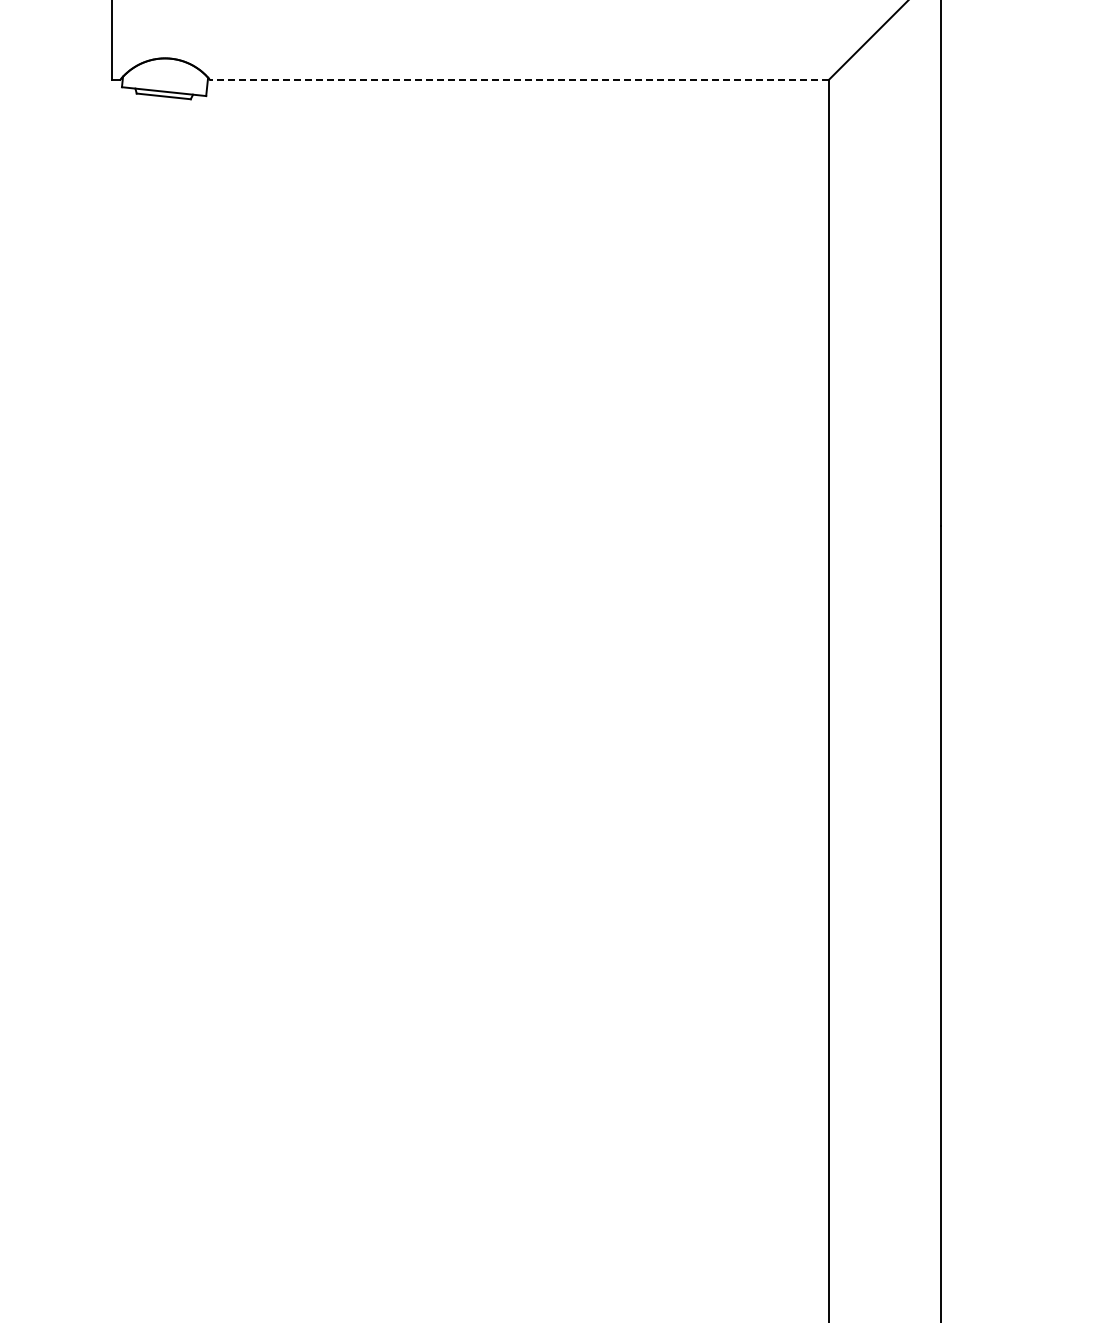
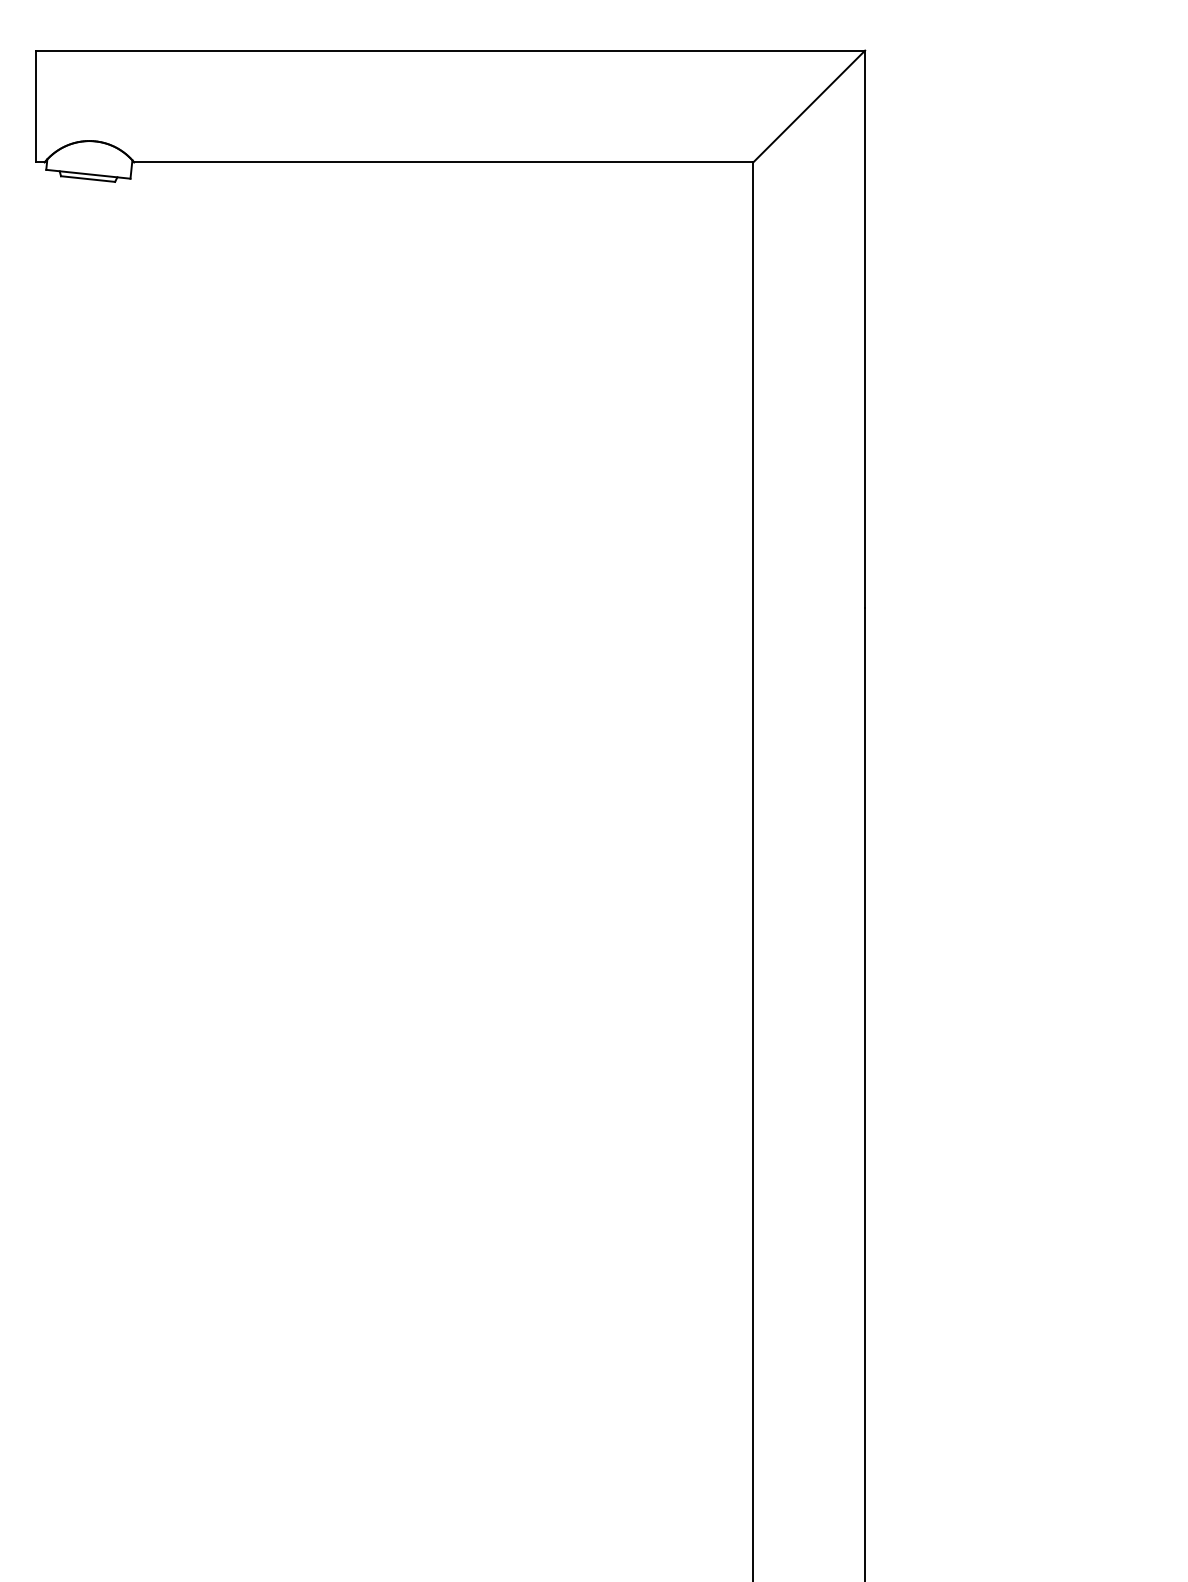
line: (519, 79) -> (443, 162), dashed -> solid

